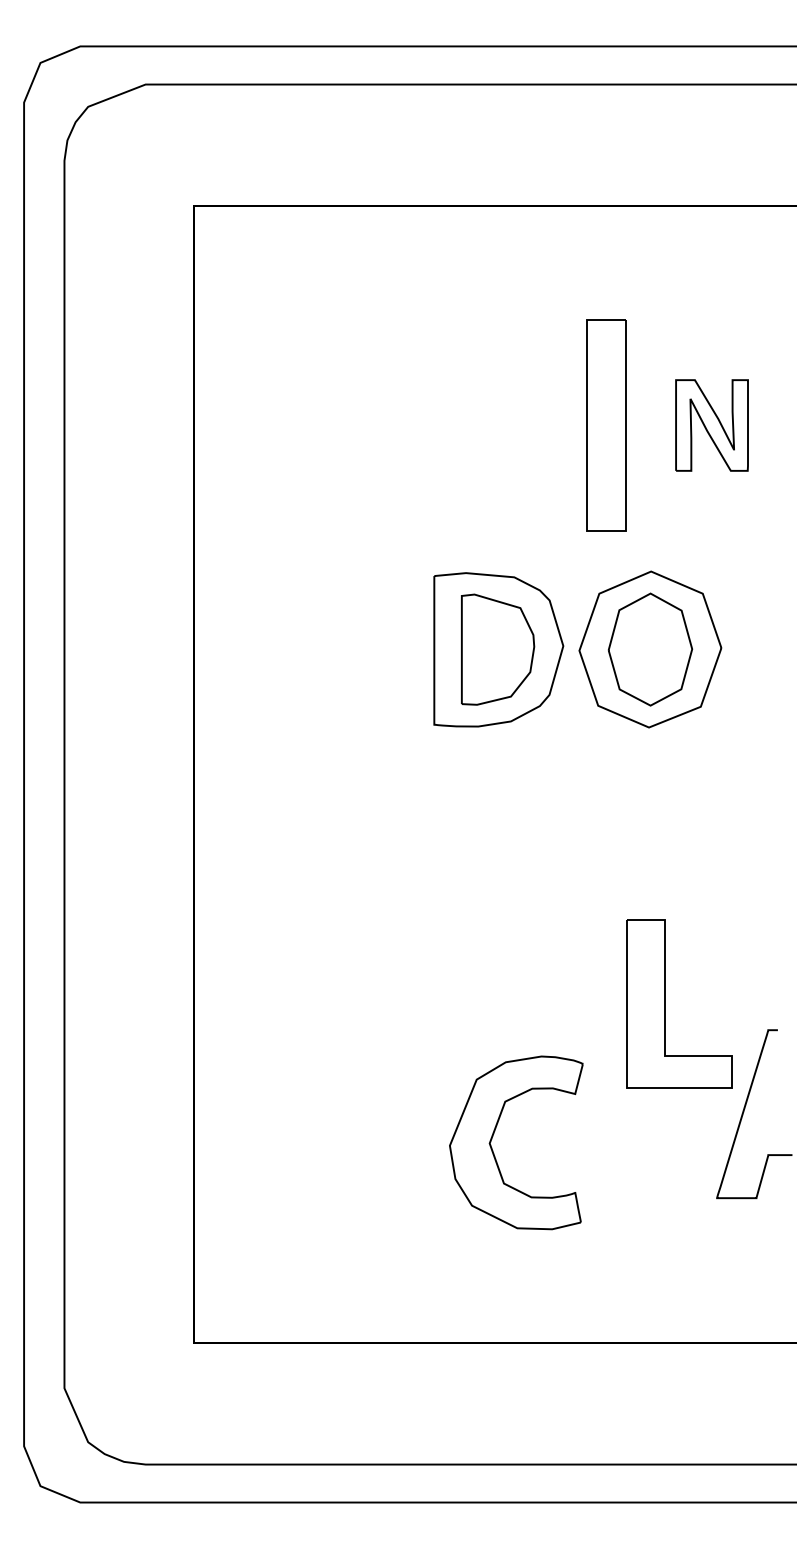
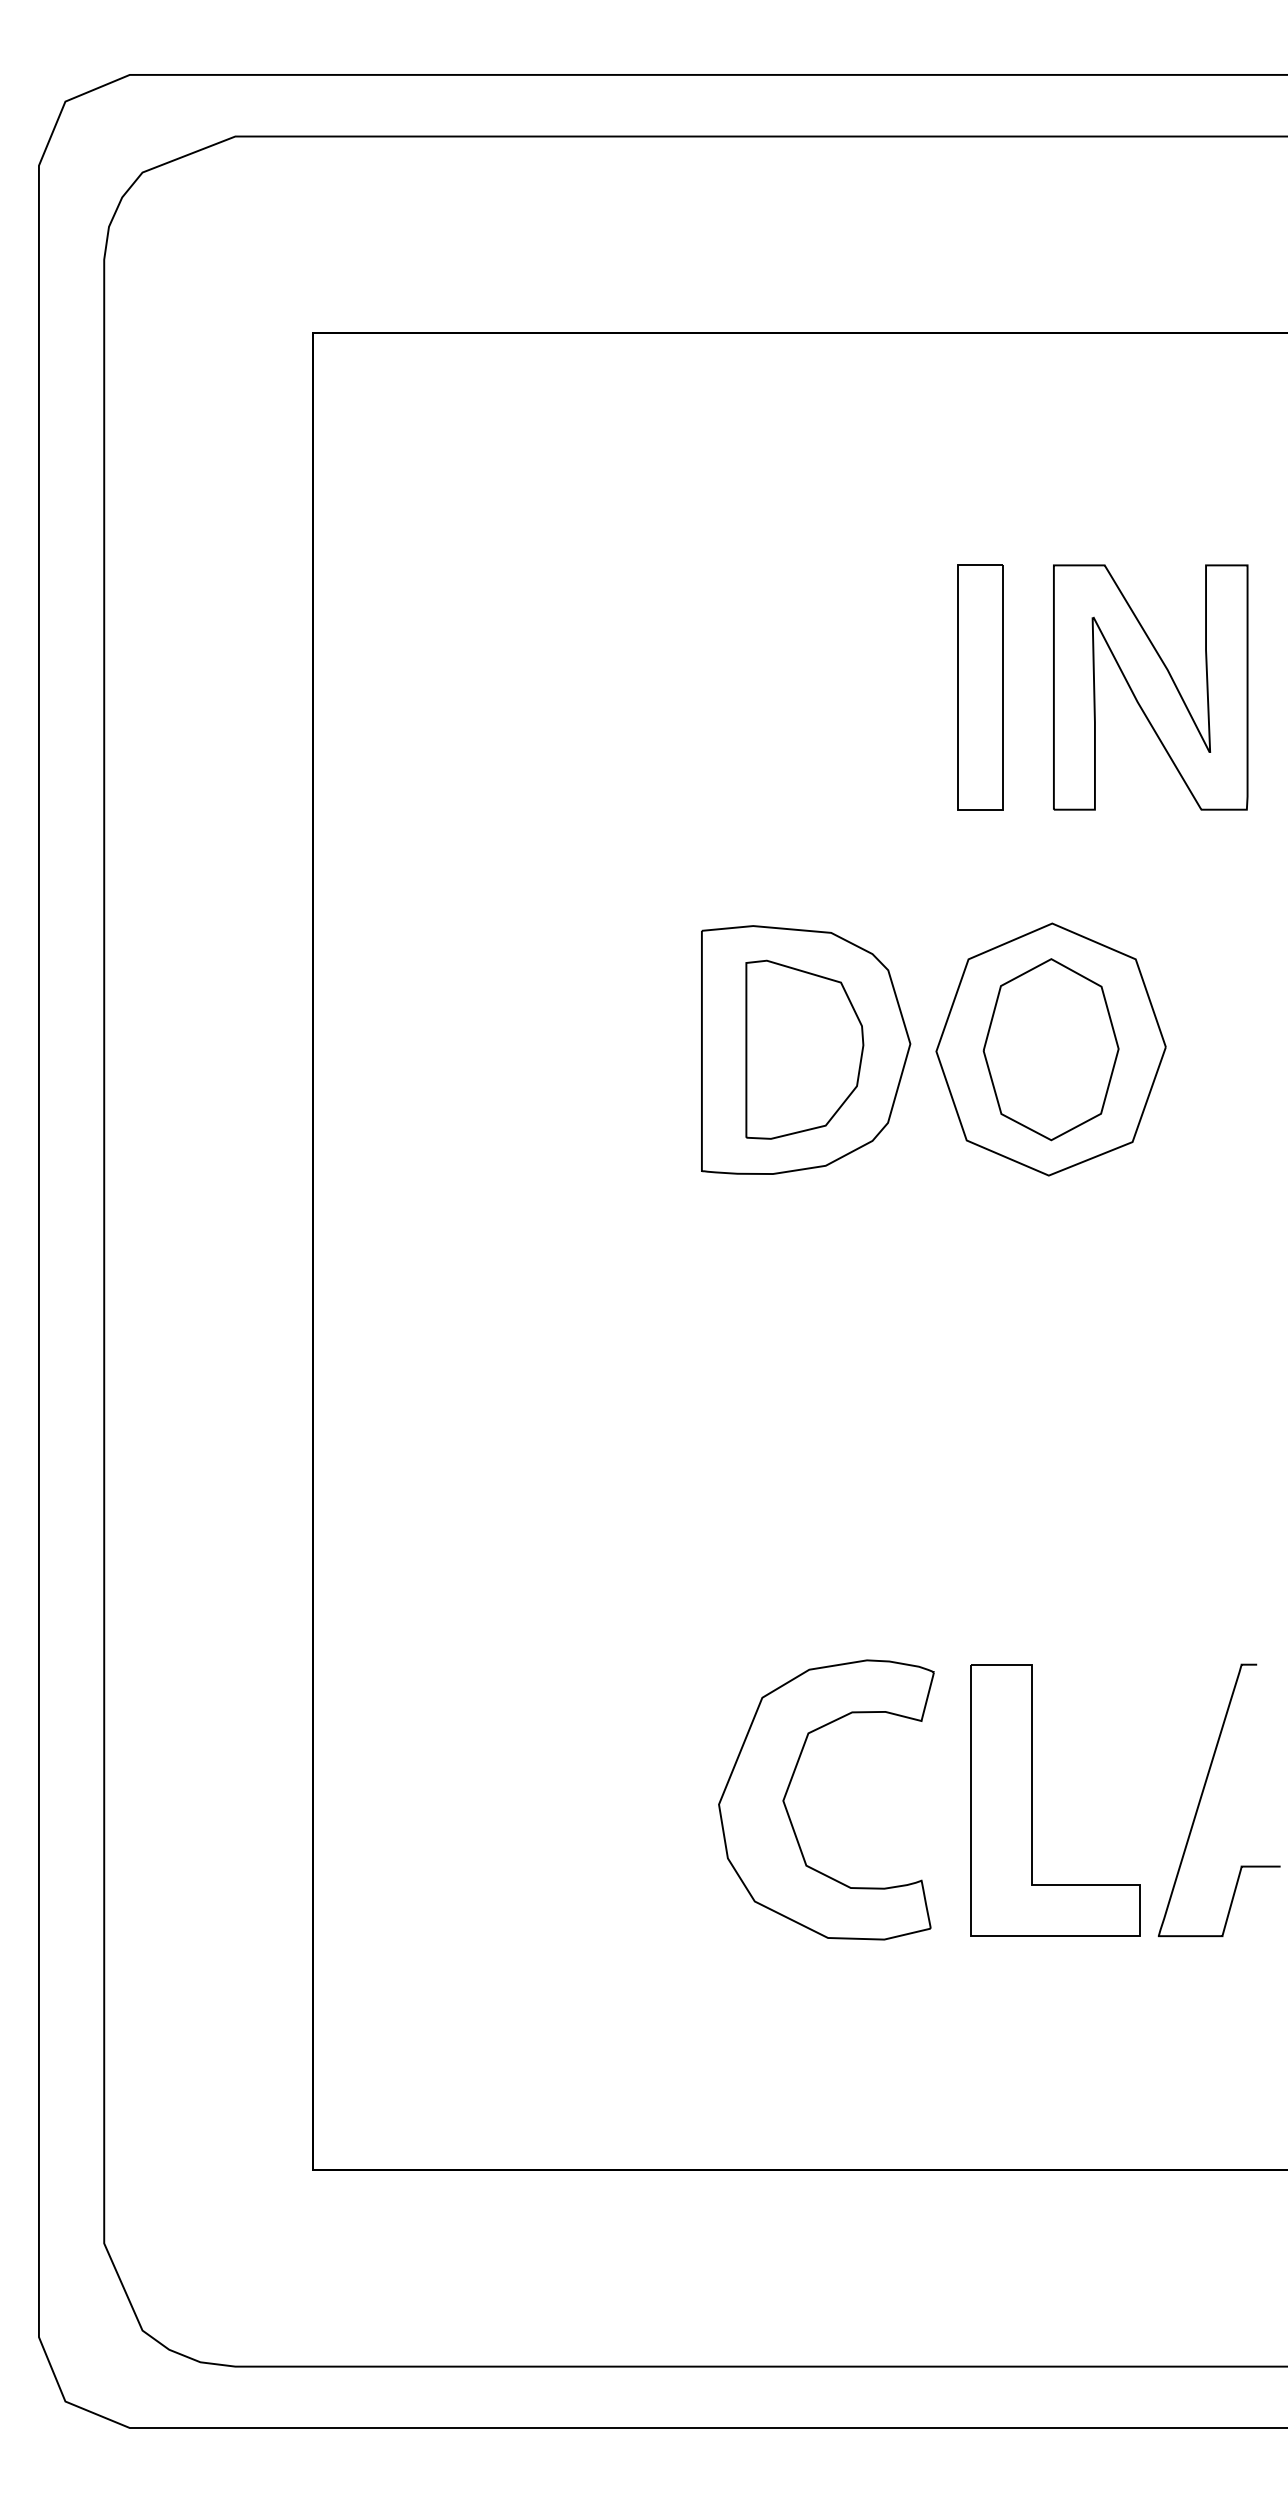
part: (606, 425) -> (980, 687), size x0.71
part: (711, 425) -> (1149, 687), size x1.67
part: (665, 1003) -> (1033, 1799), moved
part: (495, 1131) -> (792, 1781), moved

